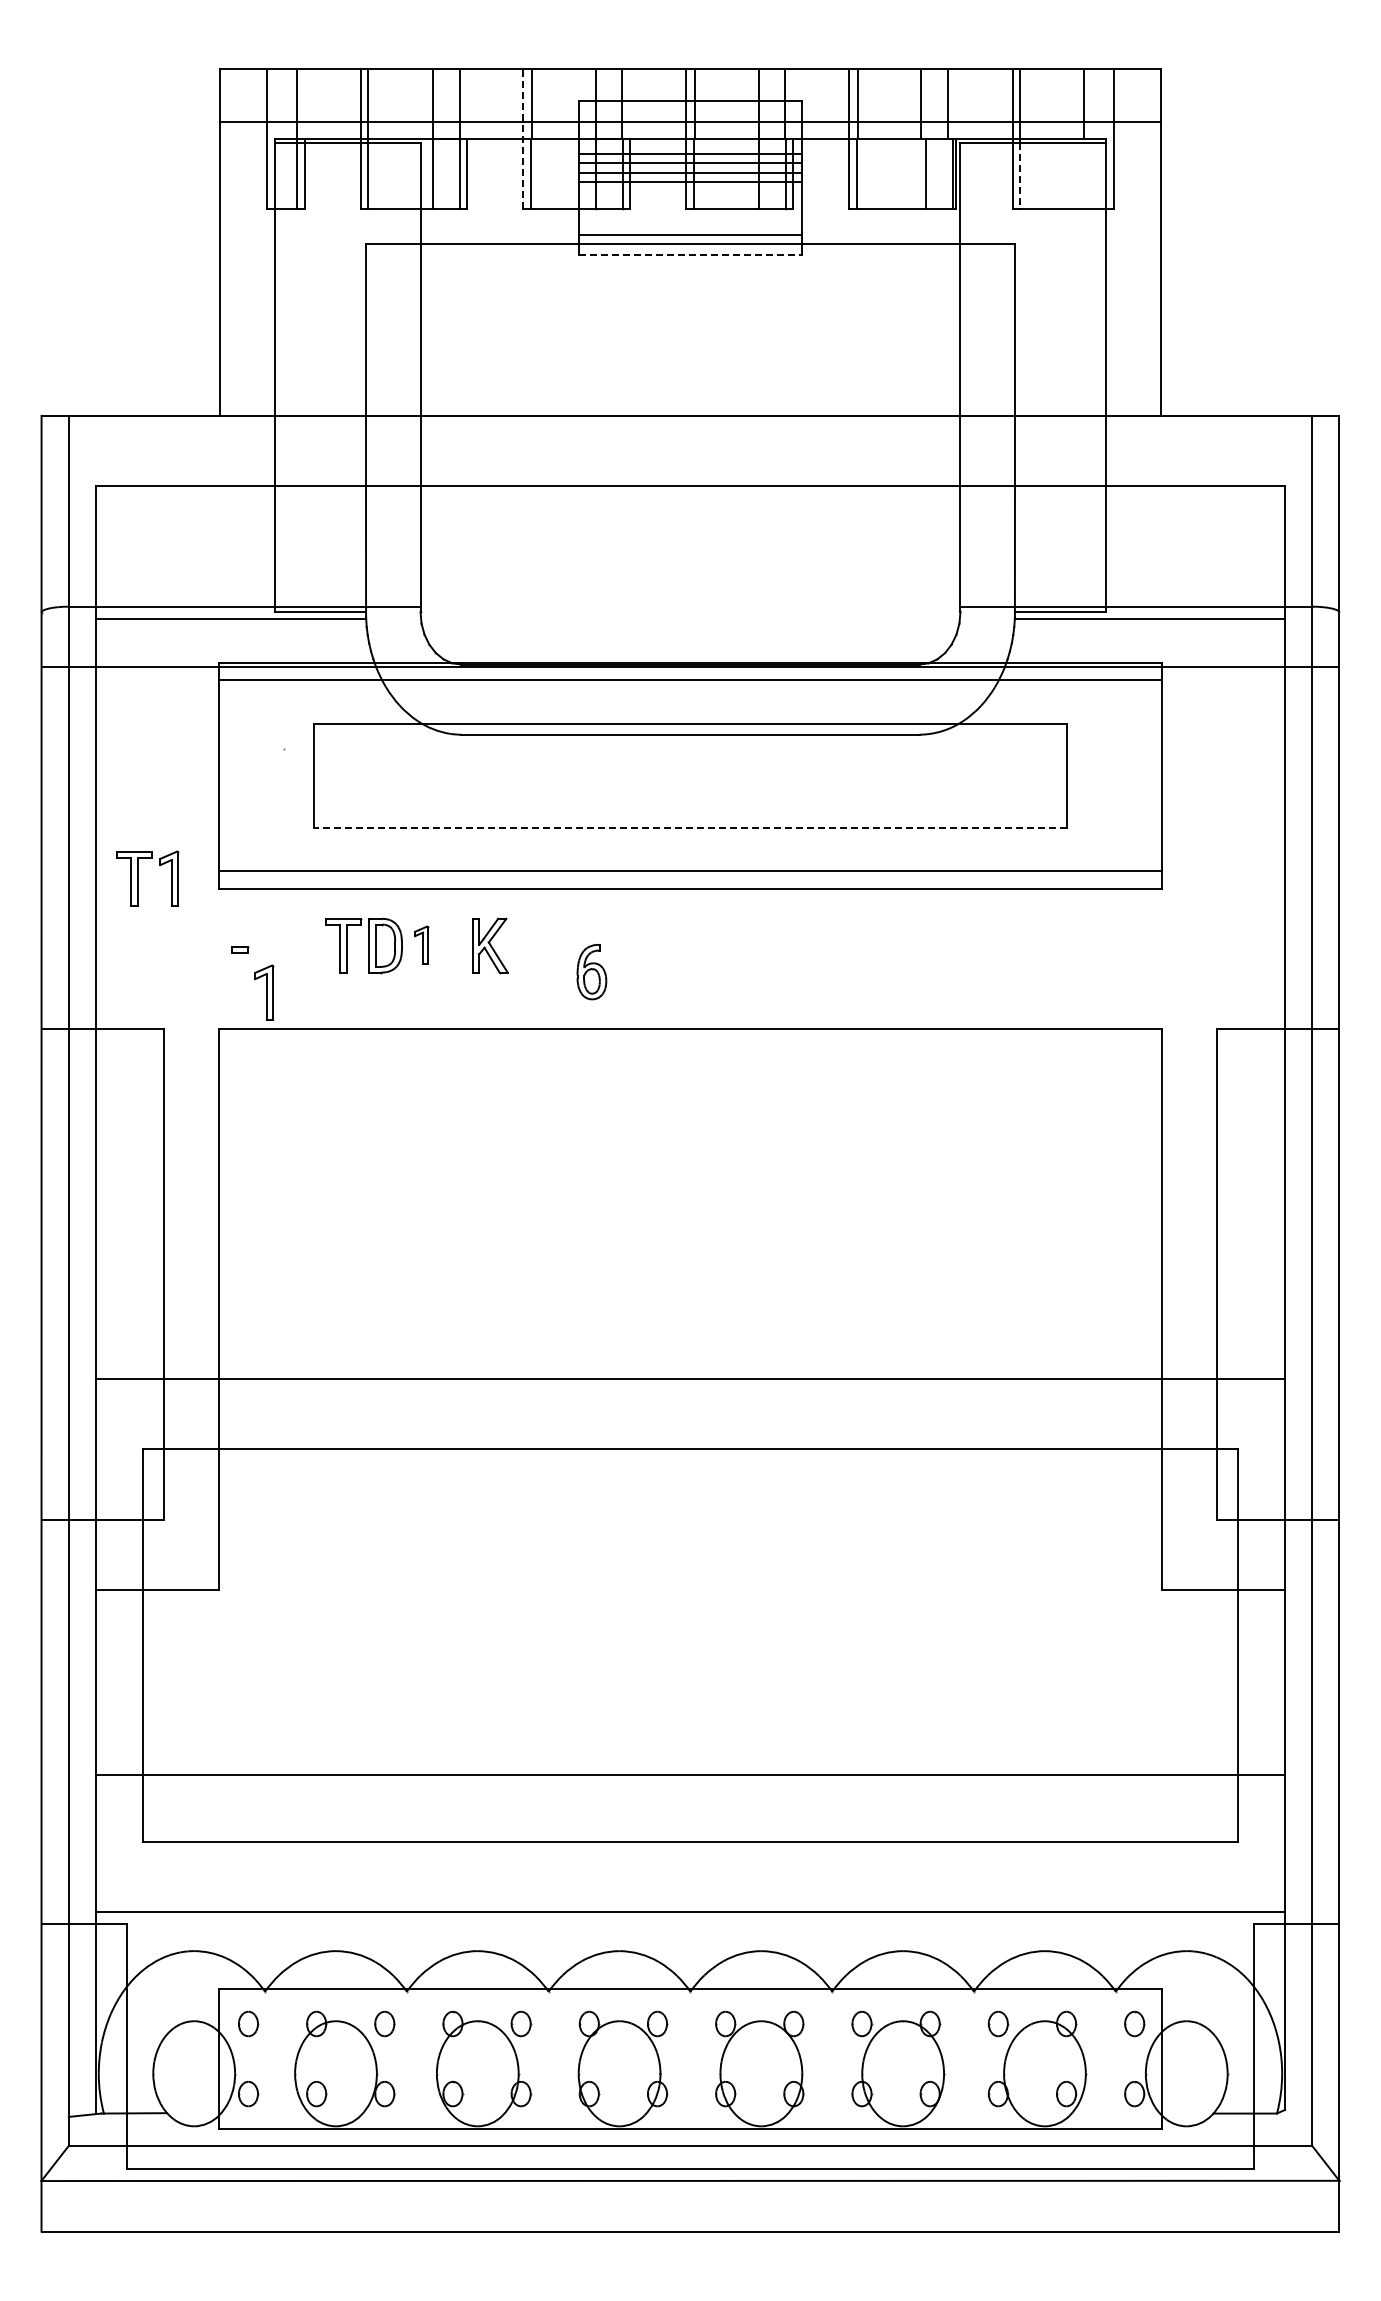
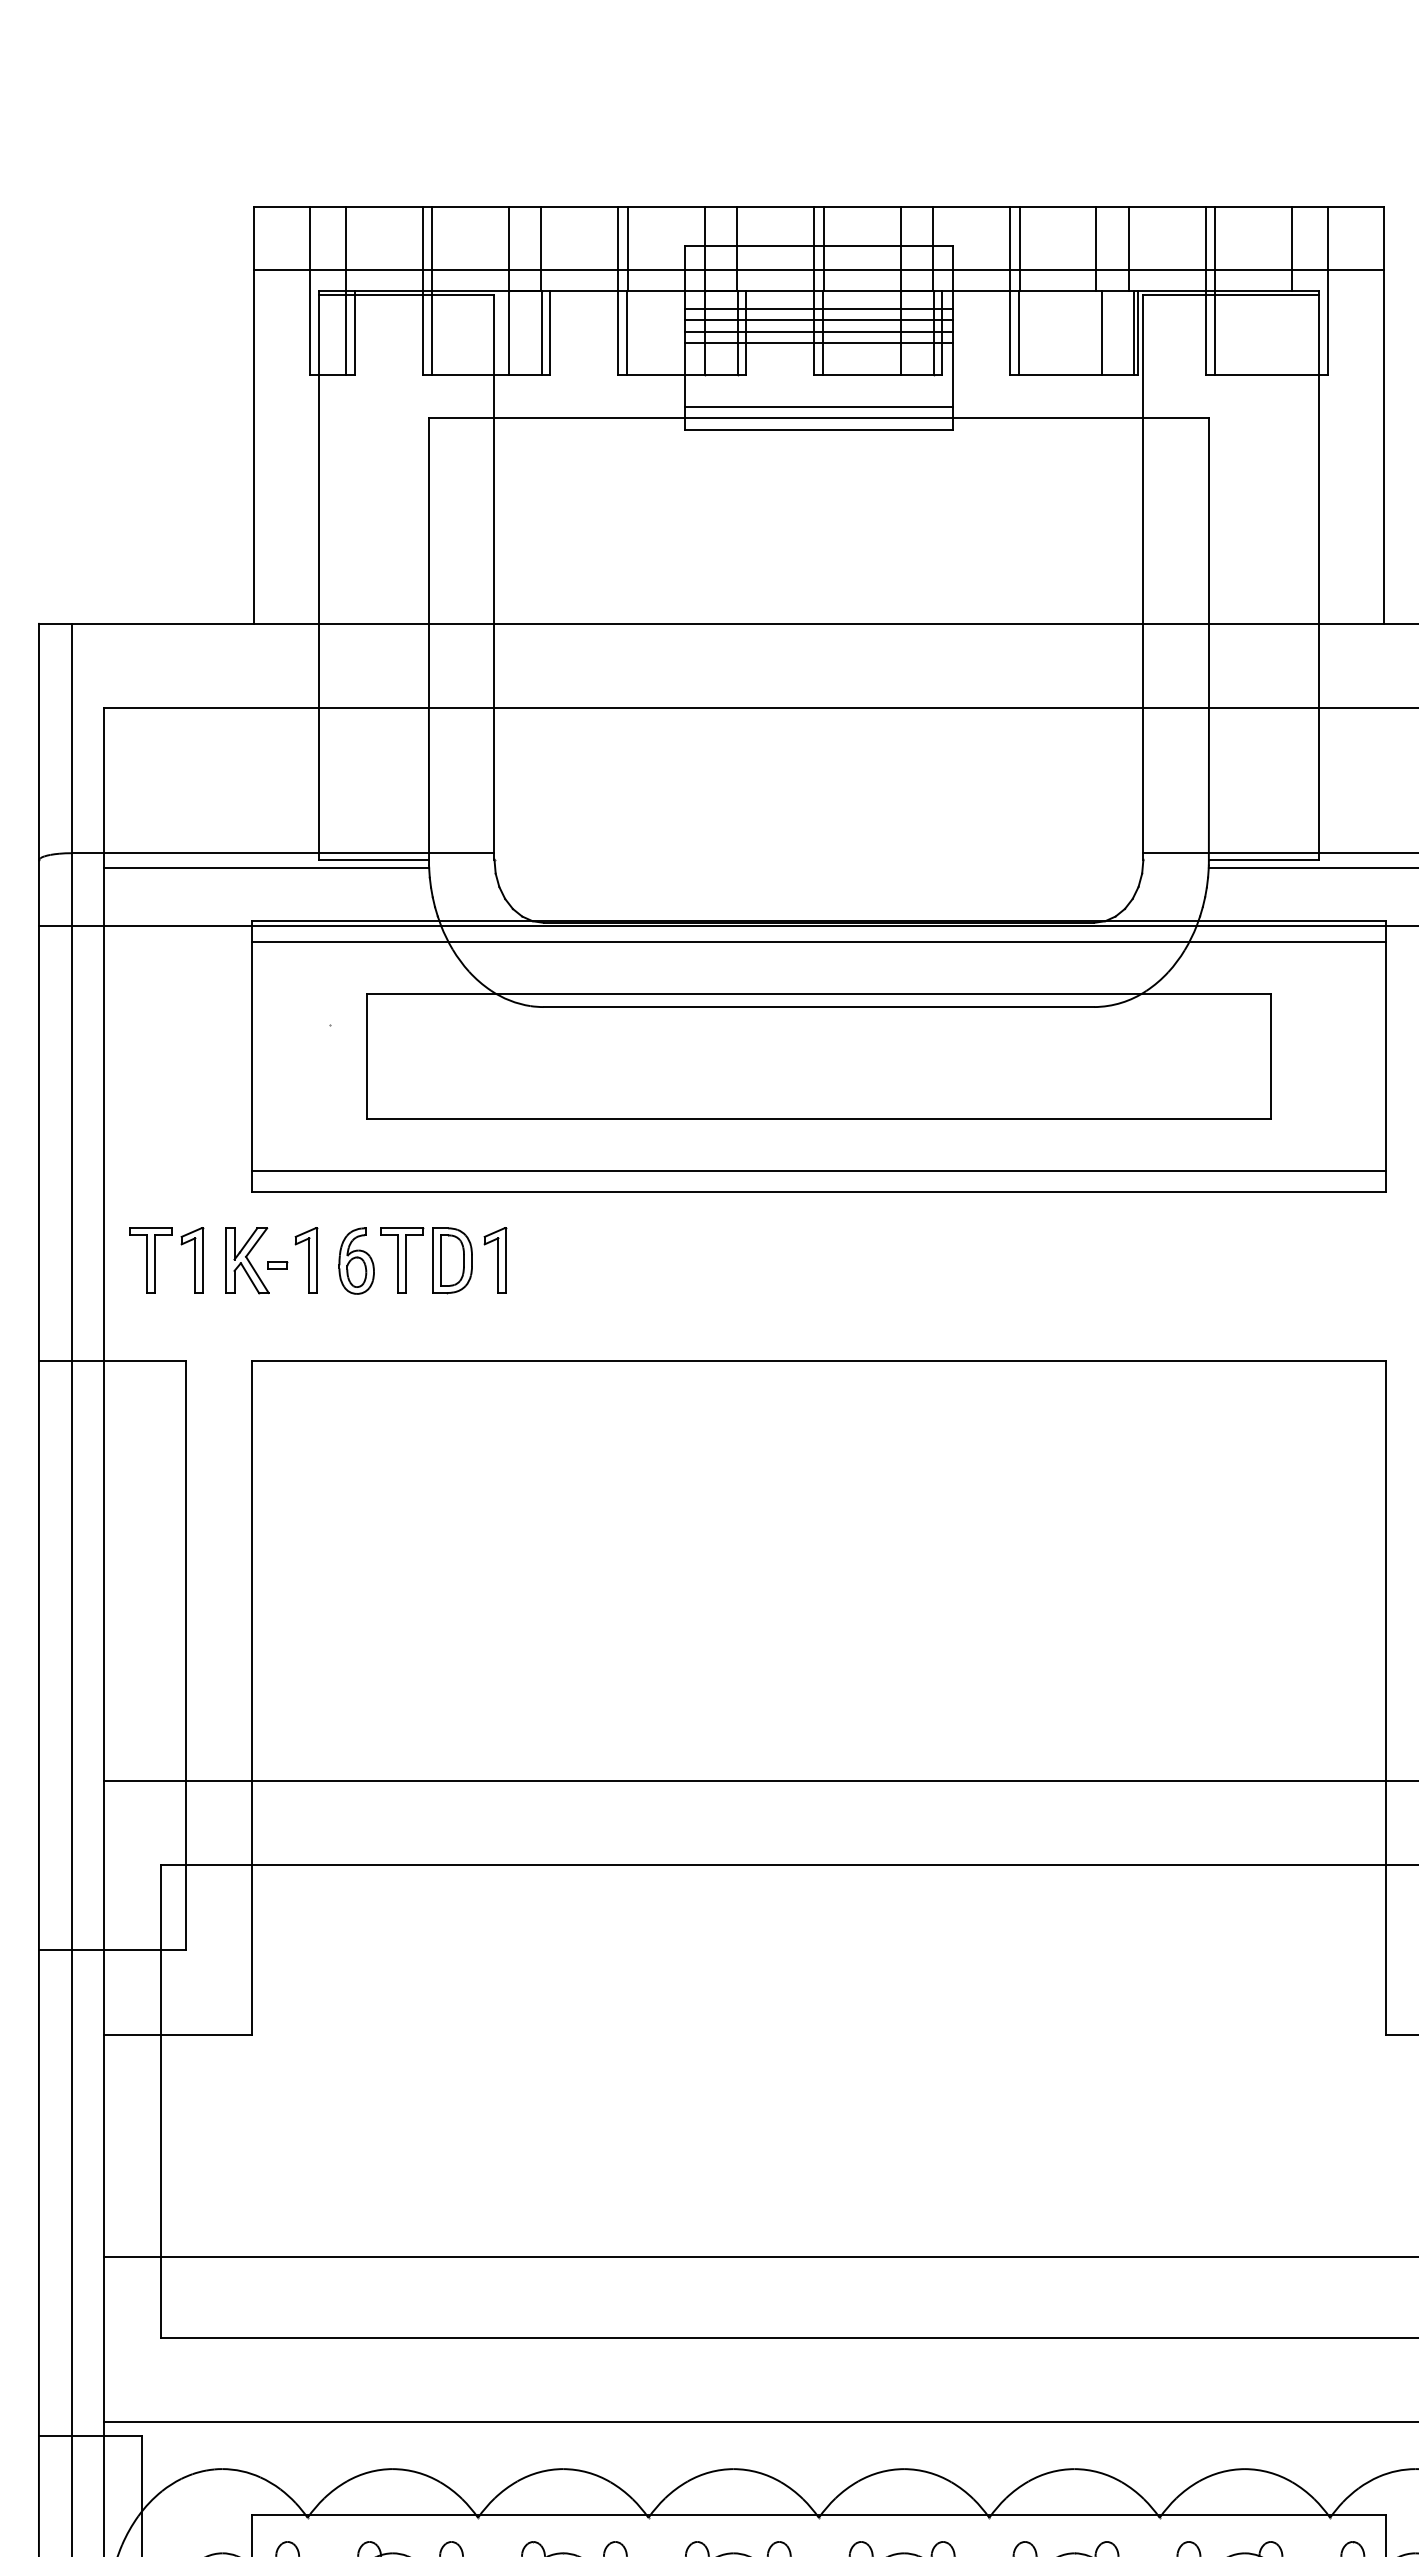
line: (523, 138) -> (618, 290), dashed -> solid
line: (1020, 176) -> (1215, 336), dashed -> solid
line: (691, 254) -> (820, 429), dashed -> solid
line: (689, 827) -> (817, 1118), dashed -> solid
part: (138, 878) -> (155, 1260), moved
part: (421, 945) -> (495, 1260), size x1.43
part: (490, 945) -> (248, 1260), moved
part: (591, 972) -> (356, 1261), moved
part: (264, 992) -> (306, 1260), moved

